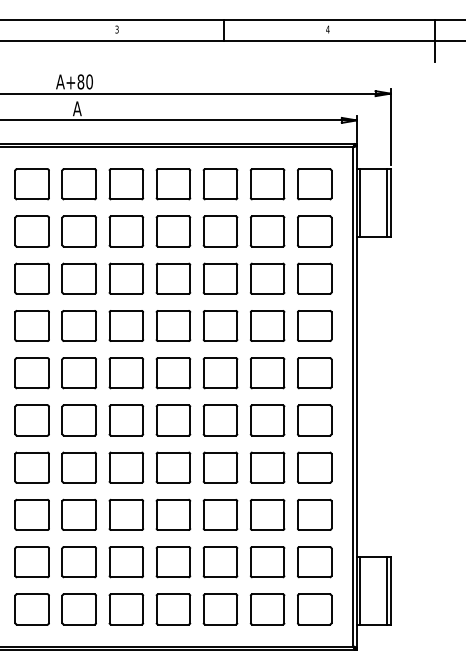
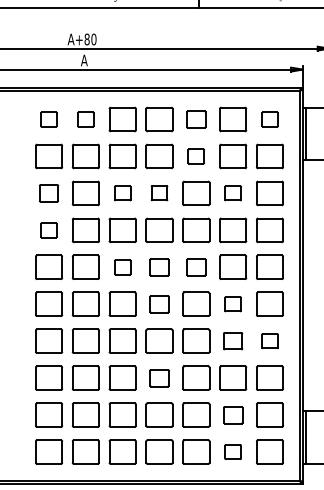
part: (31, 184) -> (48, 119), size x0.6
part: (78, 184) -> (85, 119), size x0.6
part: (220, 184) -> (196, 119), size x0.7
part: (314, 184) -> (269, 119), size x0.6
part: (220, 231) -> (196, 156), size x0.6
part: (31, 278) -> (48, 193), size x0.7
part: (126, 278) -> (122, 193), size x0.6
part: (173, 278) -> (159, 193), size x0.6
part: (267, 278) -> (233, 193), size x0.6
part: (31, 325) -> (48, 230), size x0.6
part: (126, 373) -> (122, 267), size x0.6
part: (173, 373) -> (159, 267), size x0.7
part: (220, 373) -> (196, 267), size x0.7
part: (173, 420) -> (159, 304), size x0.7
part: (267, 420) -> (233, 304), size x0.6
part: (267, 467) -> (233, 341), size x0.7
part: (314, 467) -> (269, 341), size x0.6
part: (173, 514) -> (159, 377), size x0.7
part: (267, 562) -> (233, 415), size x0.7
part: (267, 609) -> (233, 452), size x0.6

